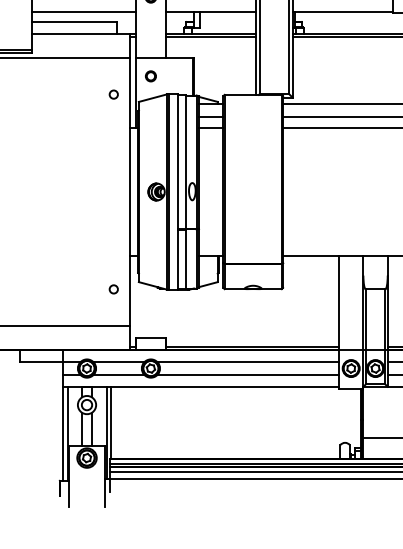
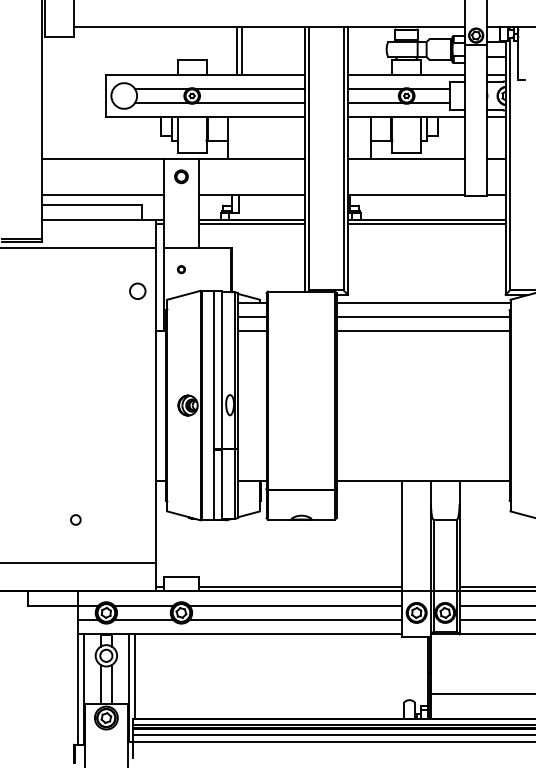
circle: (150, 76) -> (181, 269), size x0.6
circle: (113, 94) -> (137, 290), size x1.6
circle: (113, 289) -> (75, 519), moved

